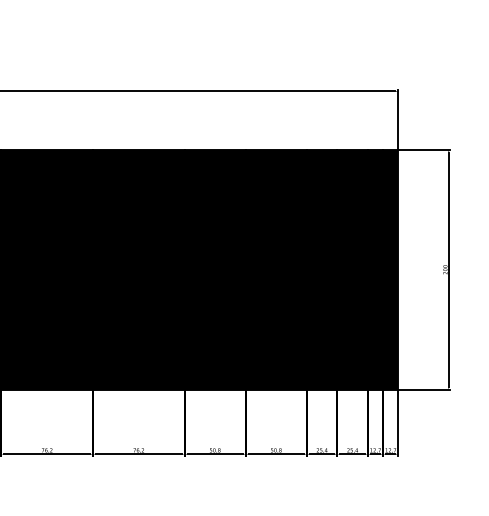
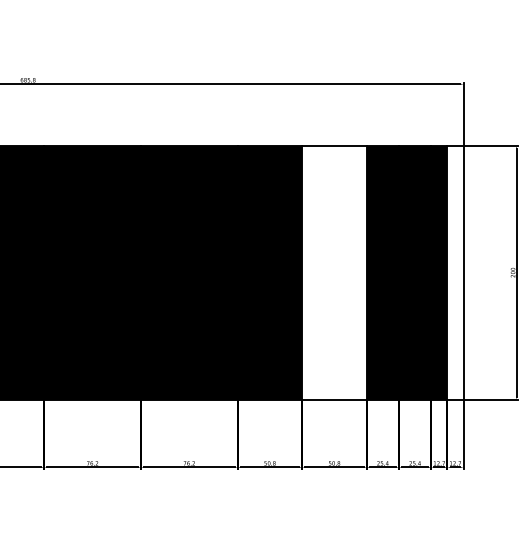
fill: (276, 269) -> (334, 272), removed
fill: (390, 269) -> (455, 272), removed

